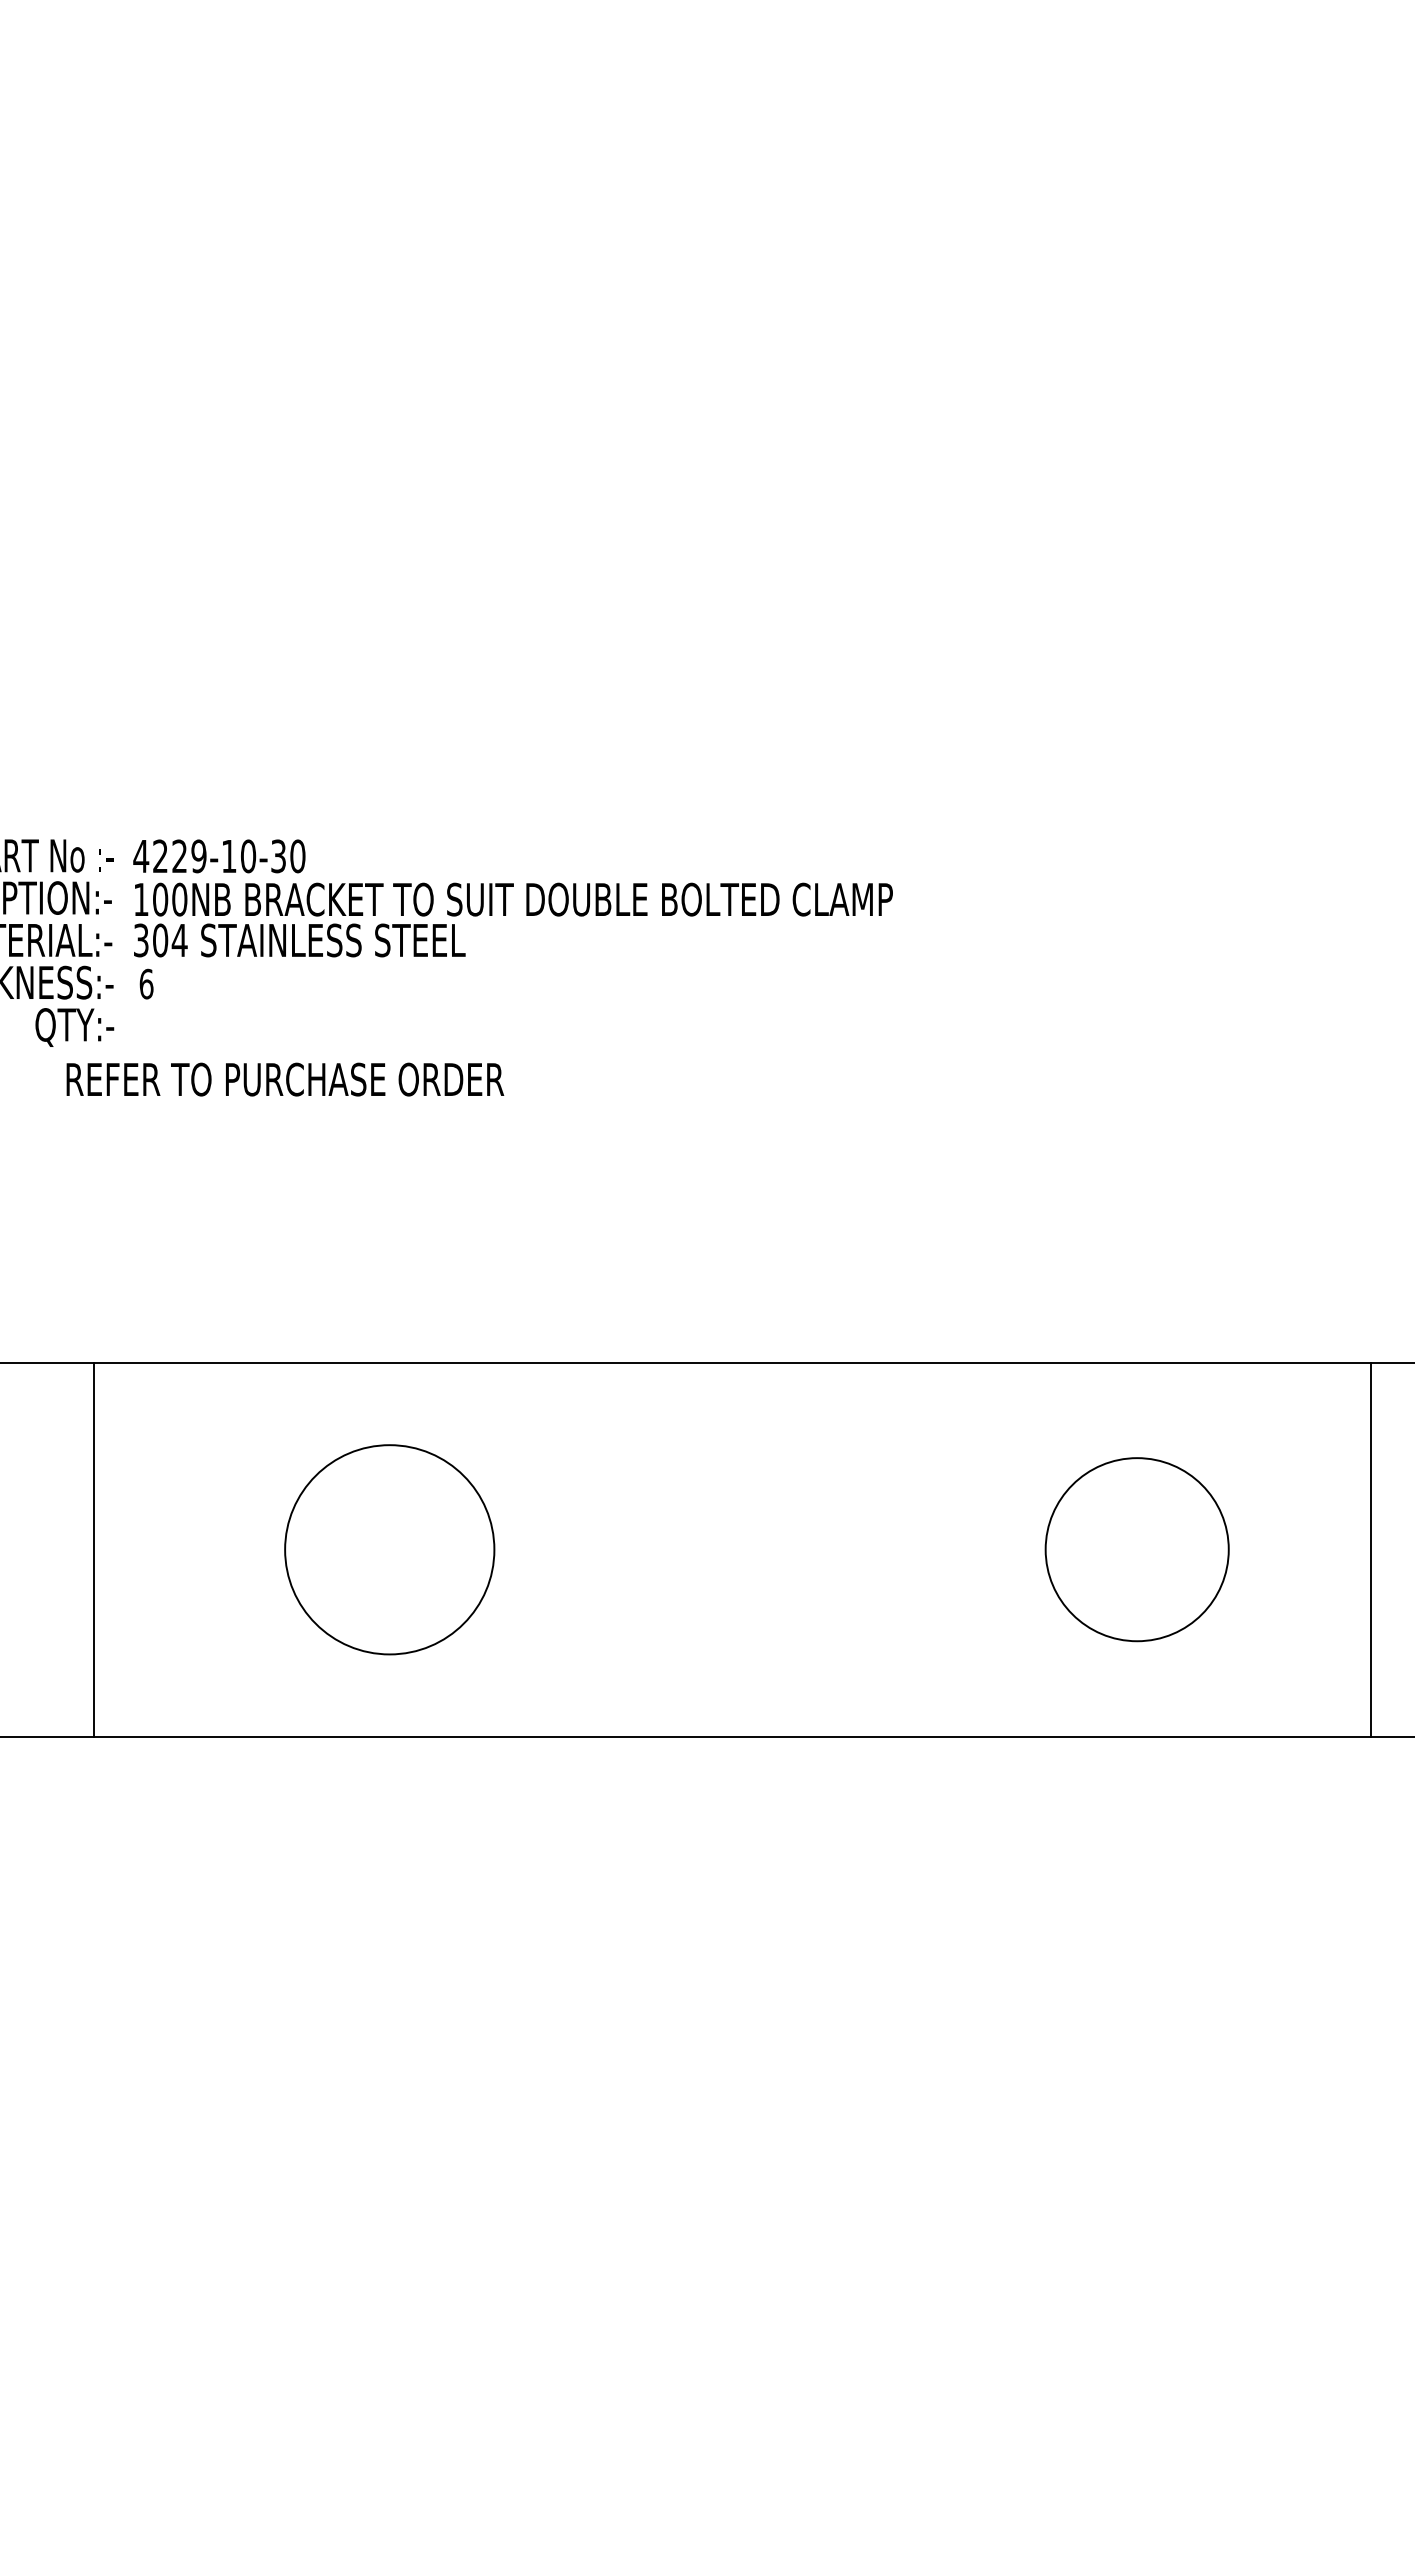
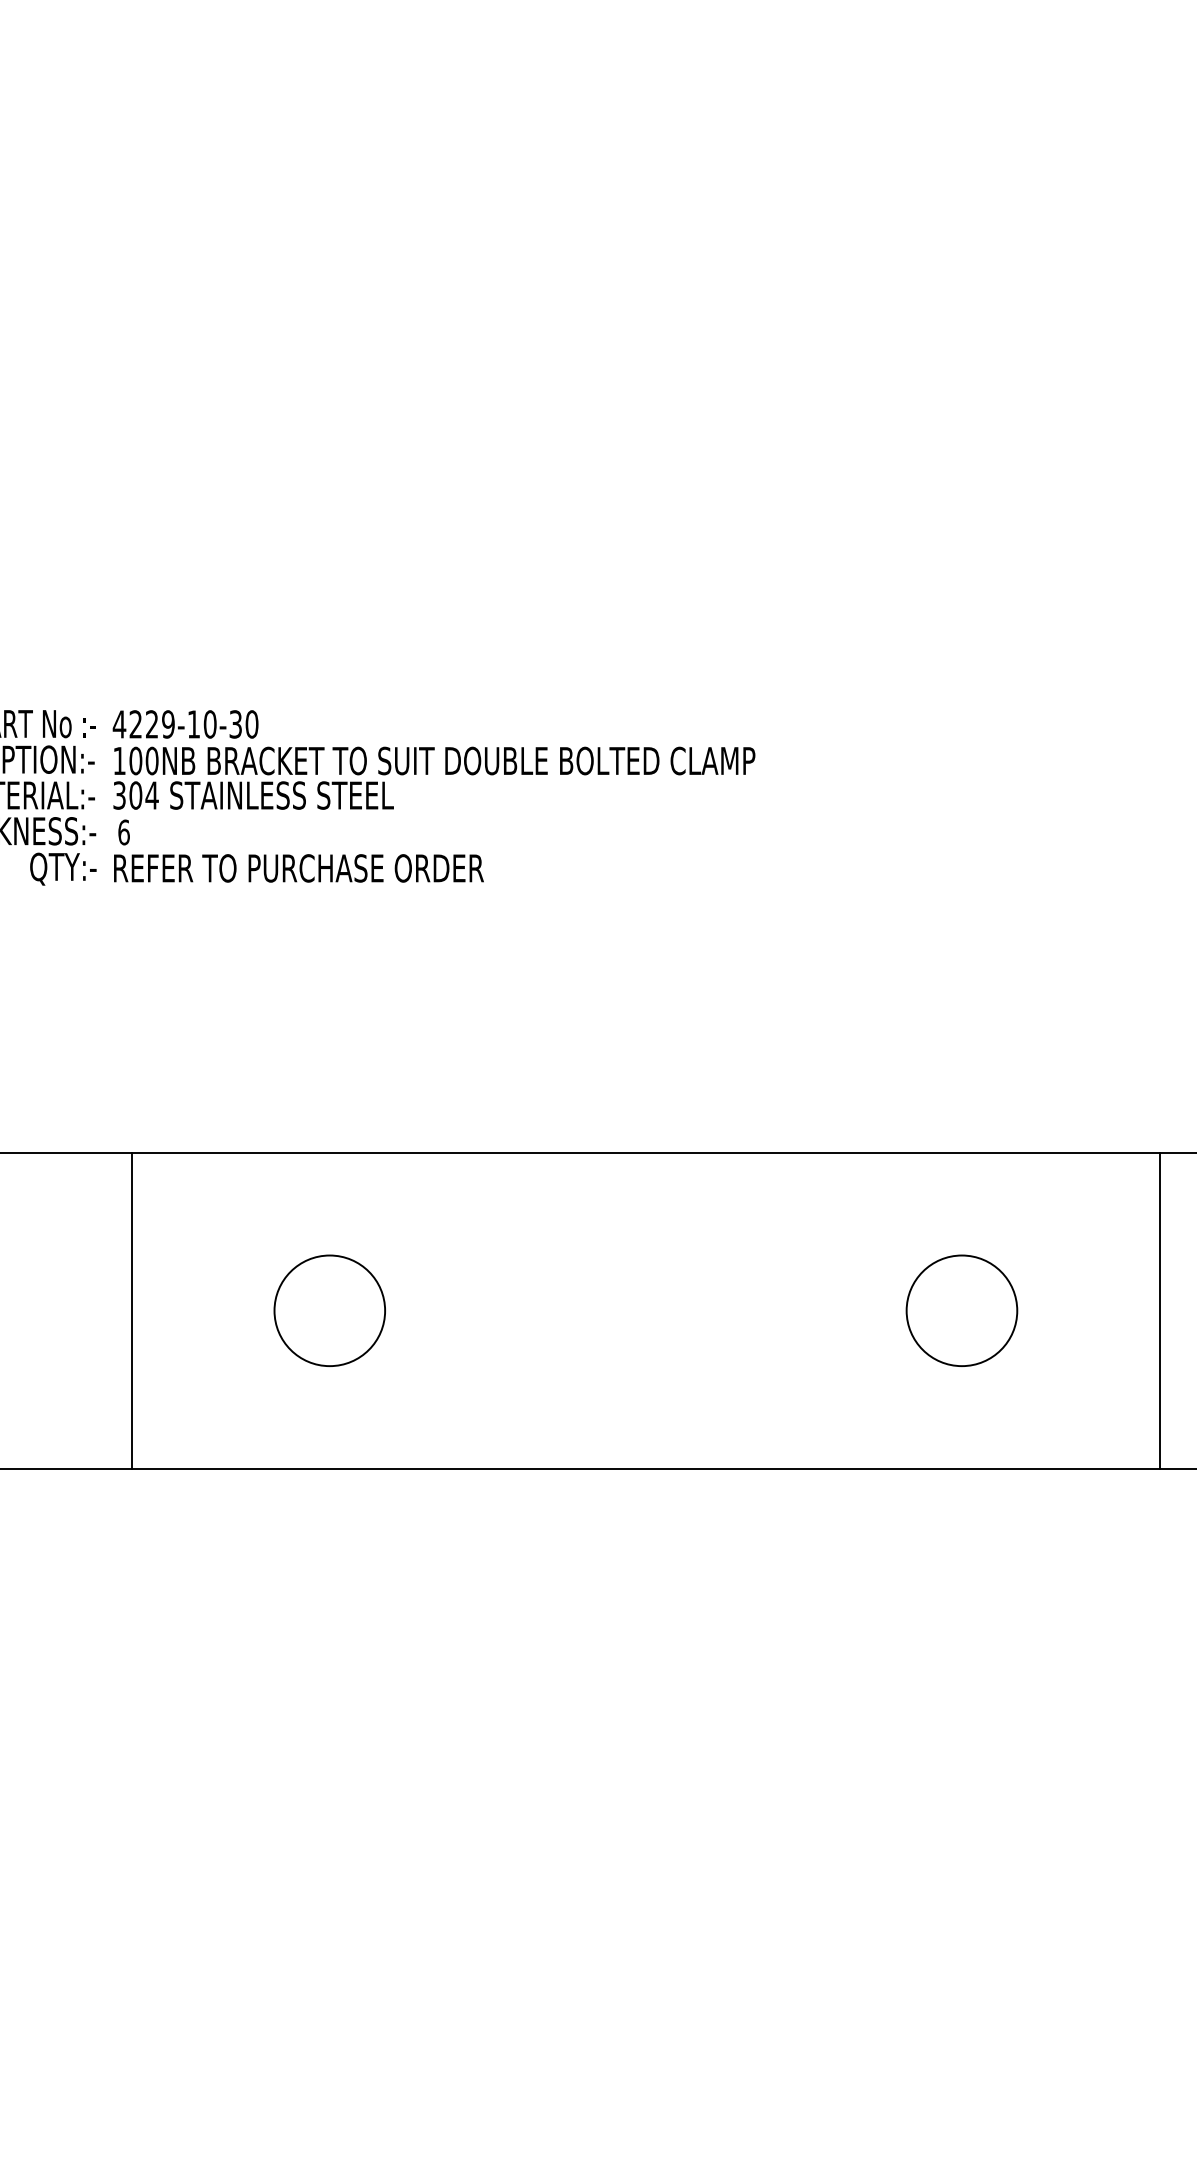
text: (285, 1079) -> (299, 868), moved
line: (93, 1549) -> (131, 1310), moved
circle: (389, 1549) -> (329, 1310), size x0.62
circle: (1136, 1549) -> (961, 1310), size x0.71

